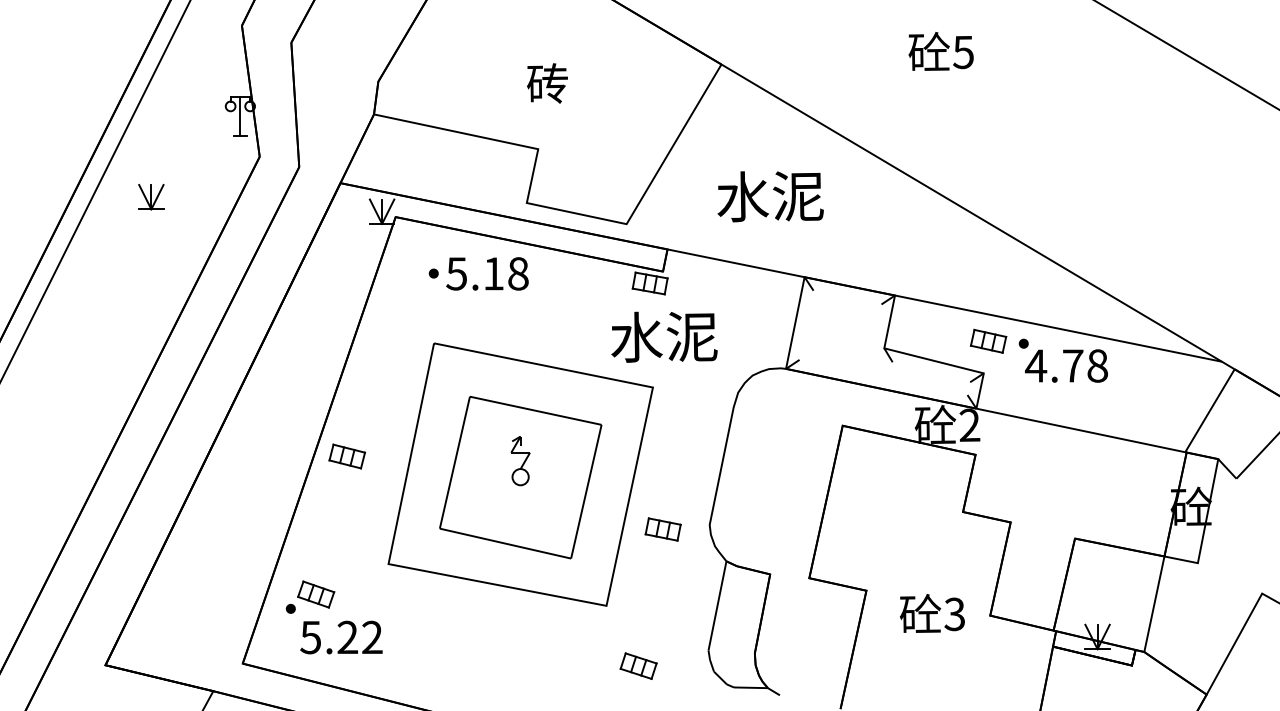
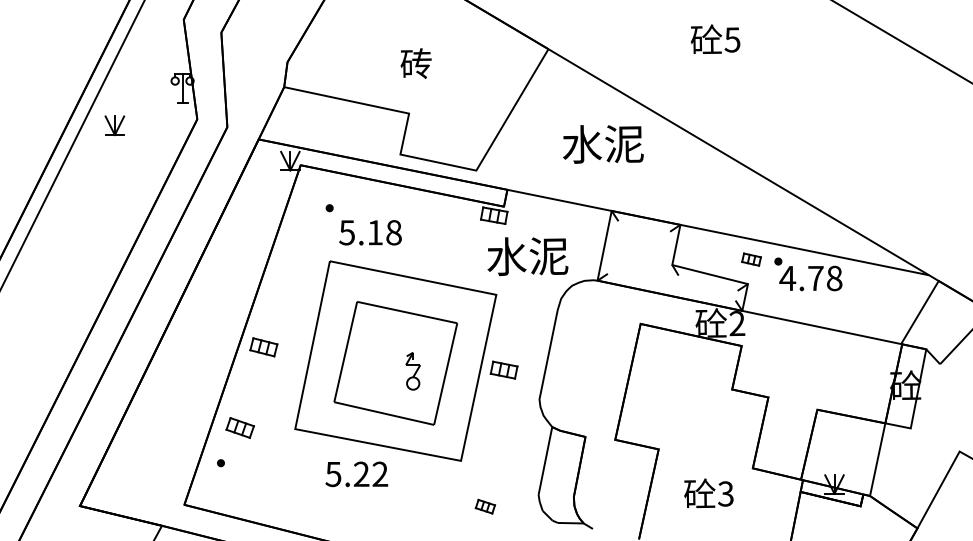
text: (770, 196) -> (603, 144), moved
part: (151, 197) -> (114, 126), moved
text: (487, 273) -> (370, 232), moved
text: (664, 336) -> (527, 256), moved
part: (988, 340) -> (751, 259), size x0.7
part: (520, 461) -> (413, 371), moved
part: (662, 529) -> (503, 370), moved
part: (316, 594) -> (240, 427), moved
text: (932, 613) -> (708, 493), moved
text: (341, 637) -> (356, 474), moved
part: (638, 665) -> (485, 506), size x0.7

